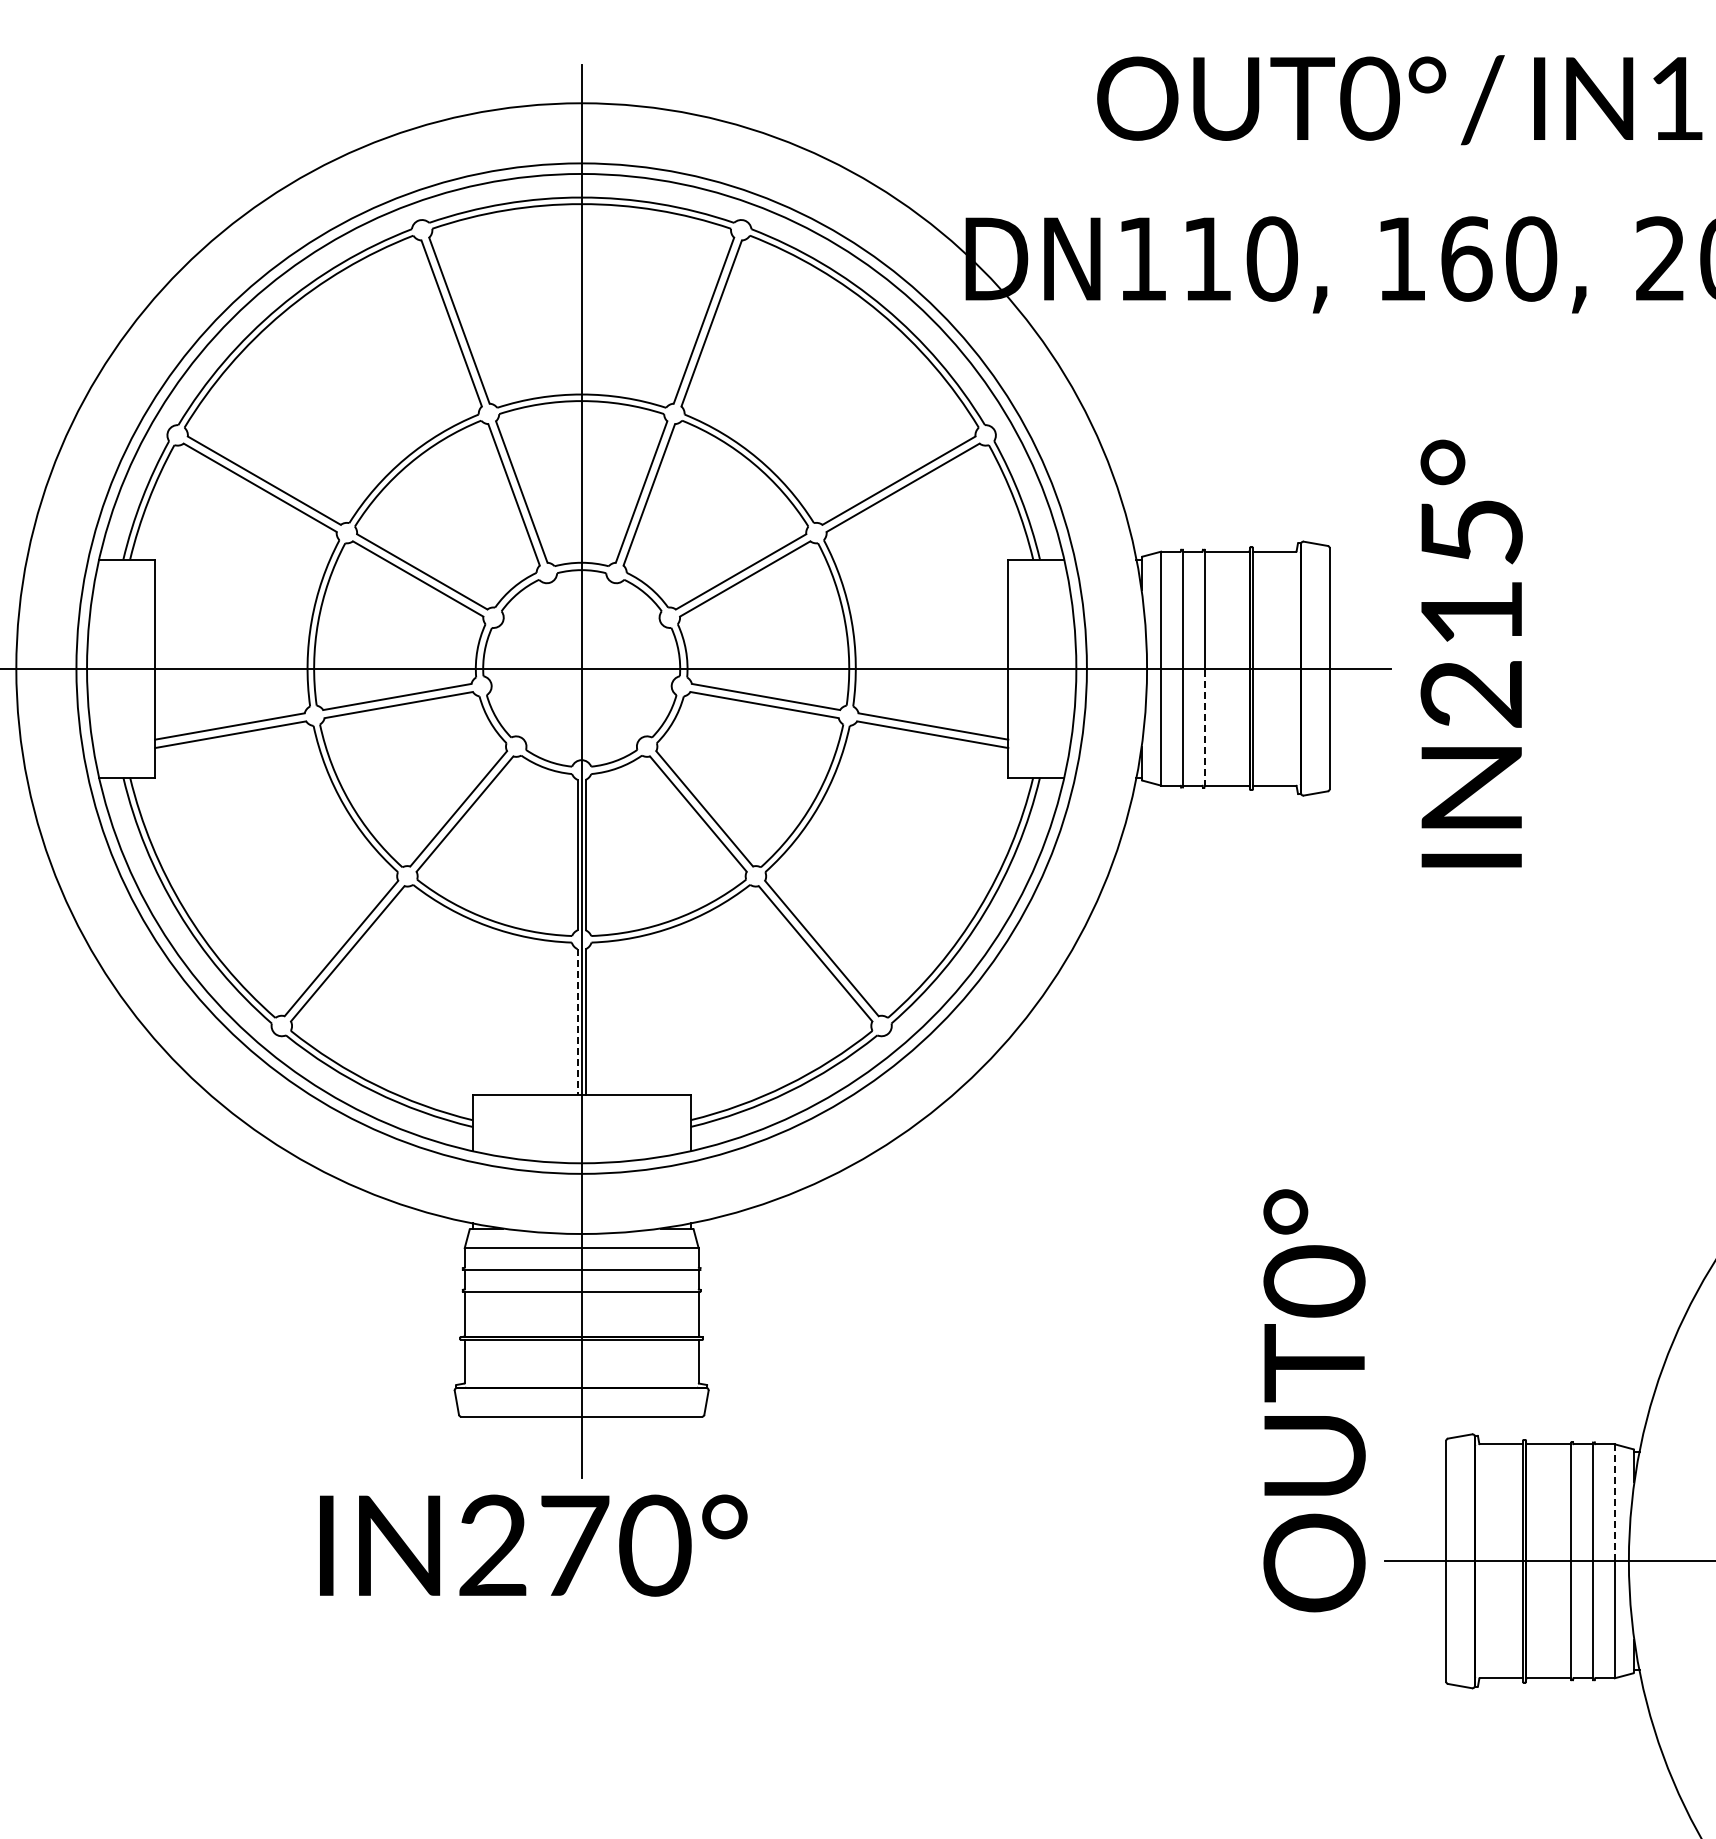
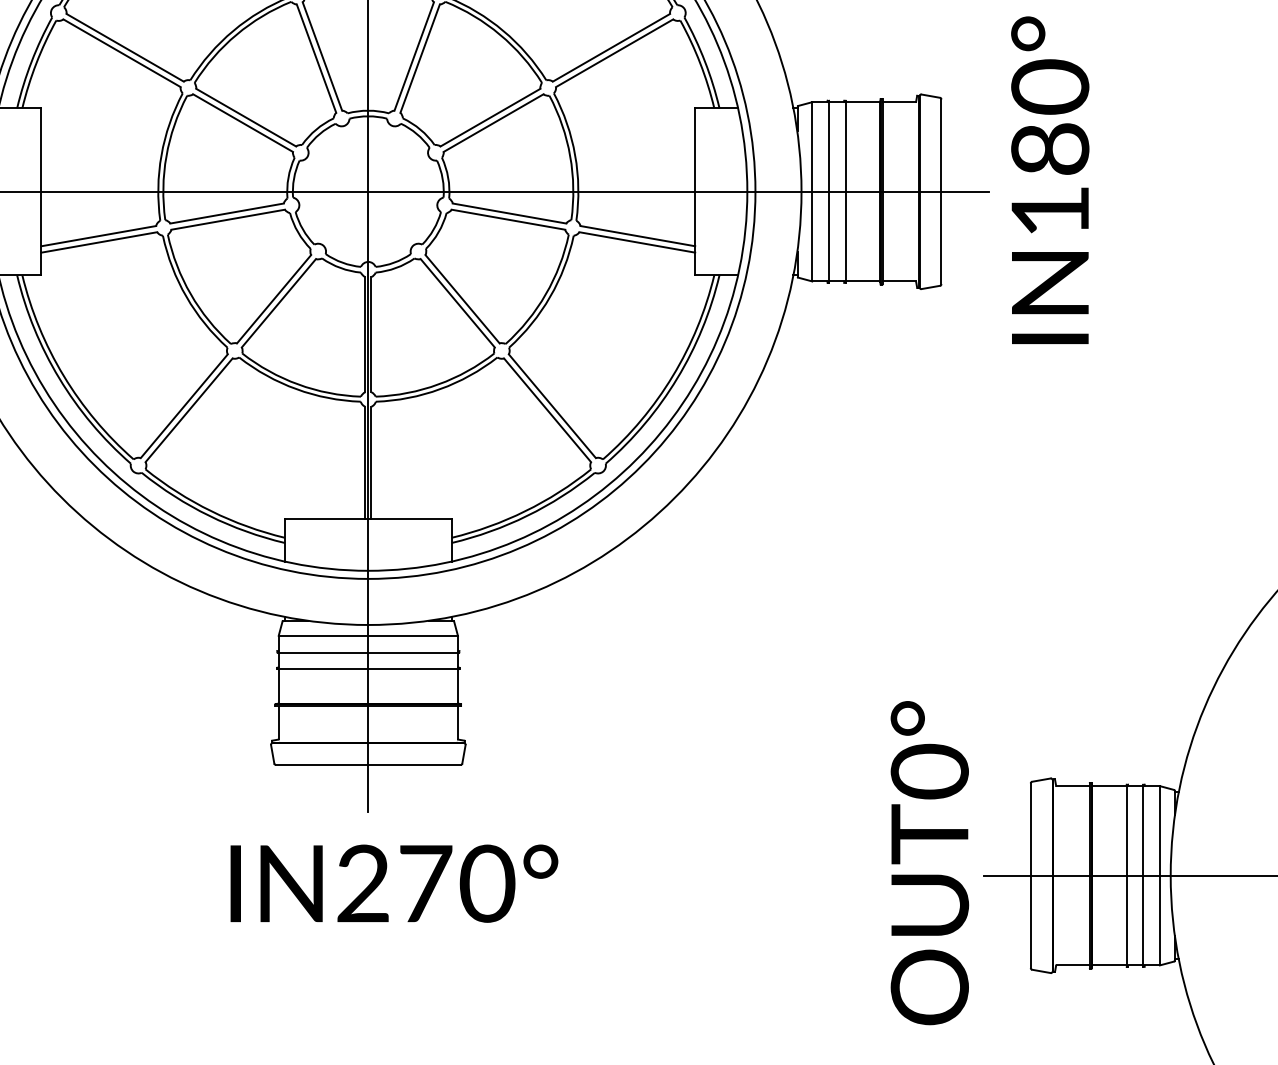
text: (1471, 611) -> (1050, 148), IN215° -> IN180°
line: (1204, 727) -> (845, 236), dashed -> solid
line: (577, 1022) -> (365, 462), dashed -> solid
text: (1314, 1400) -> (929, 862), moved
line: (1614, 1502) -> (1159, 830), dashed -> solid
text: (533, 1545) -> (394, 883), moved

